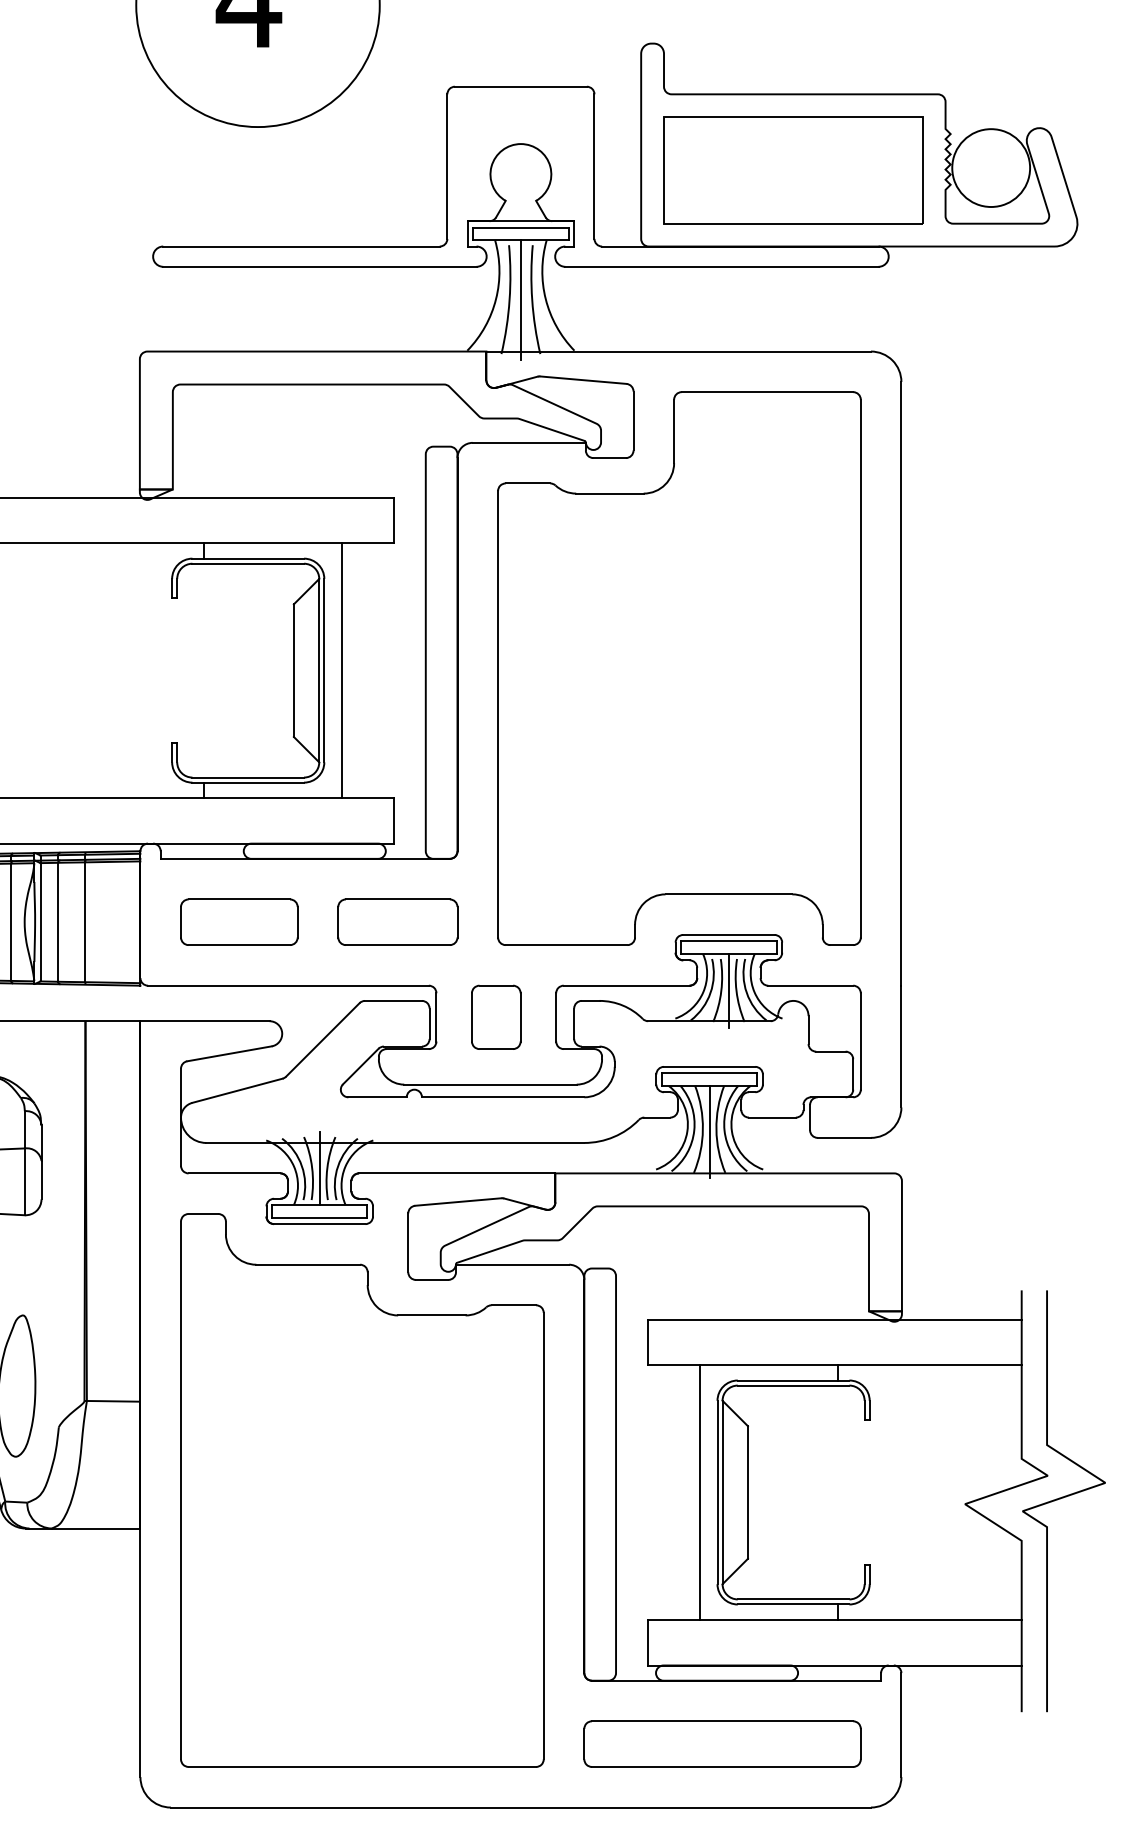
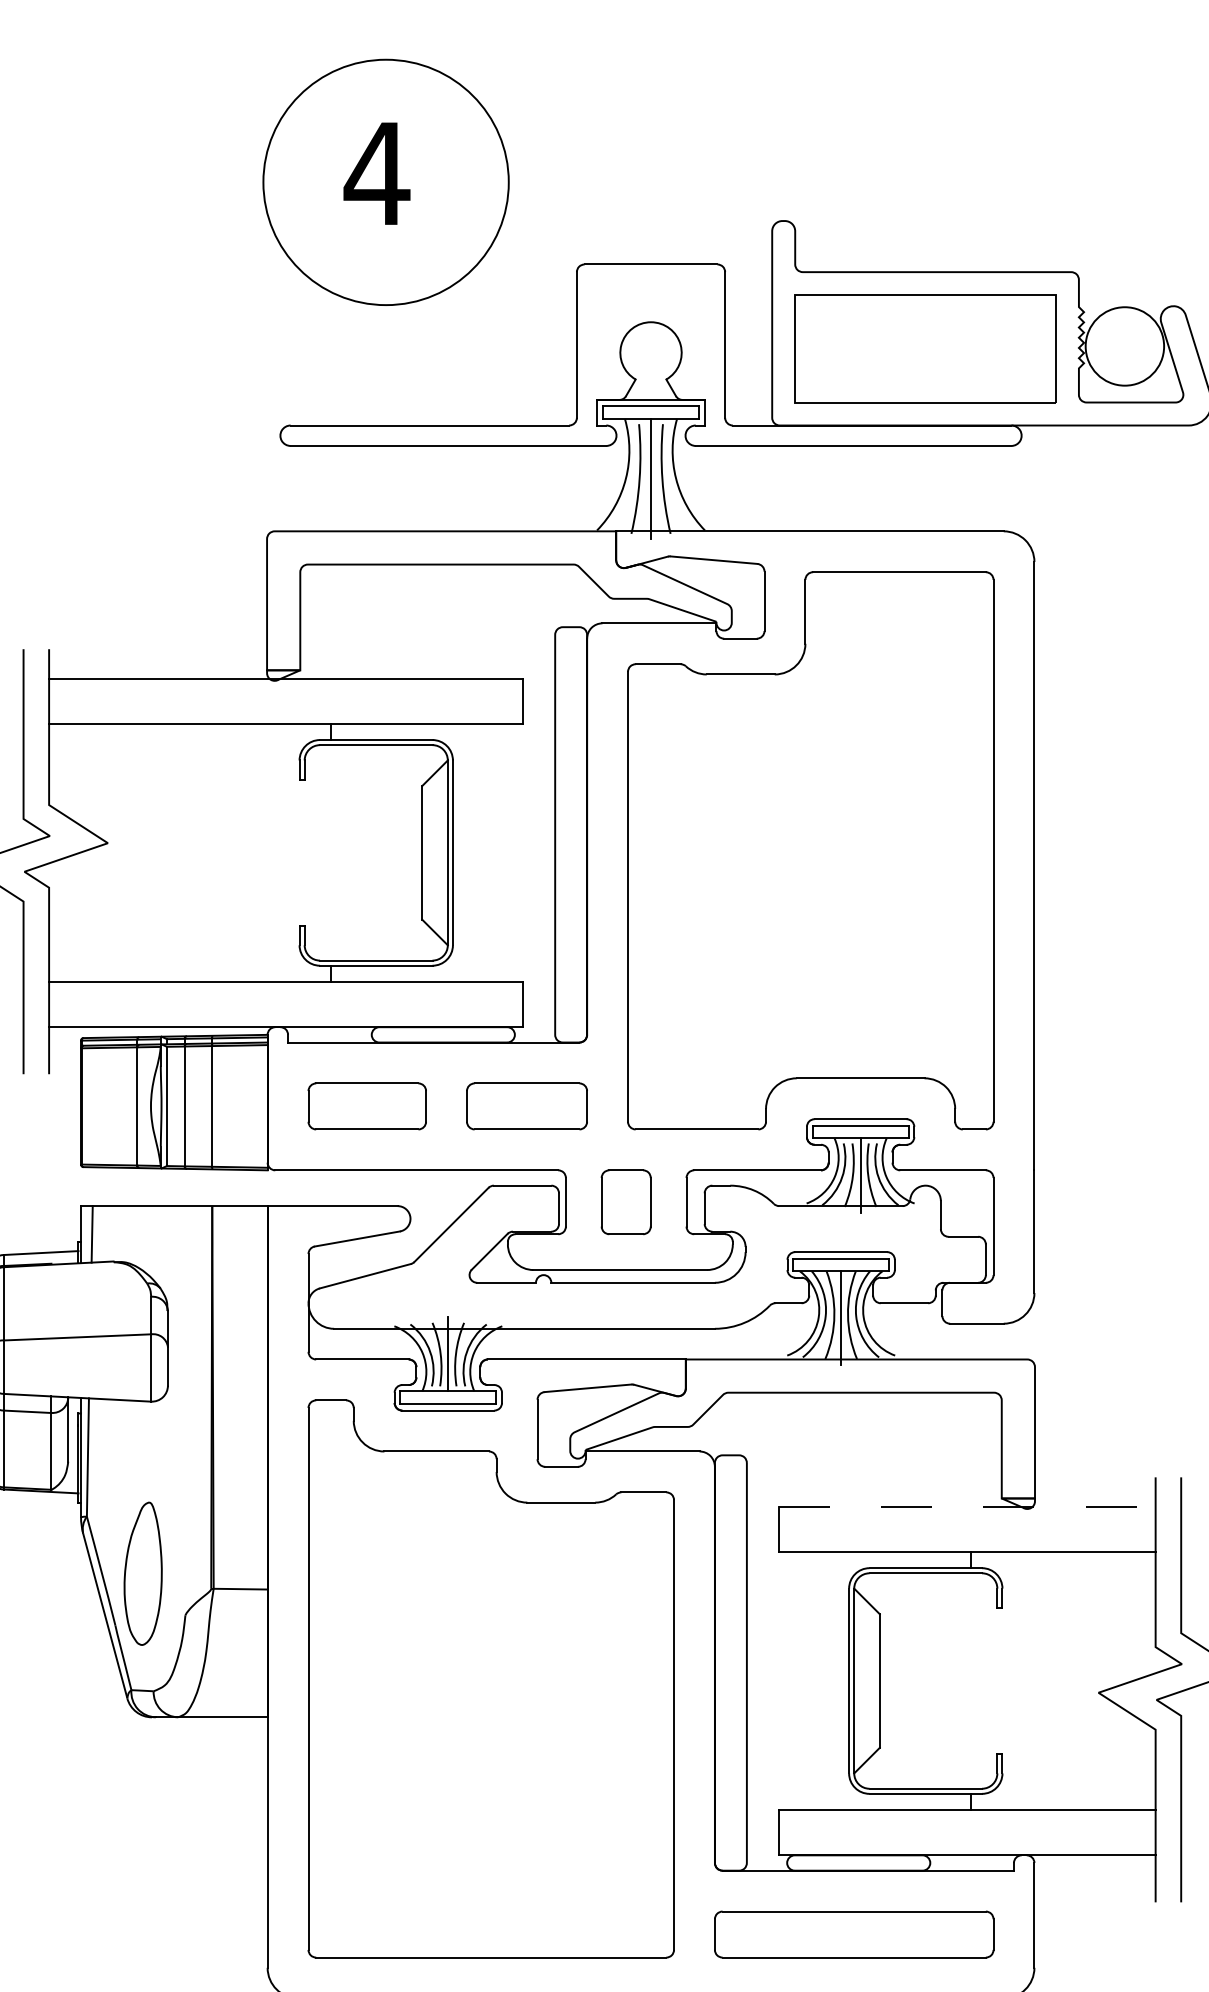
line: (341, 670) -> (470, 852), removed
line: (834, 1319) -> (967, 1506), solid -> dashed
line: (700, 1491) -> (831, 1680), removed

